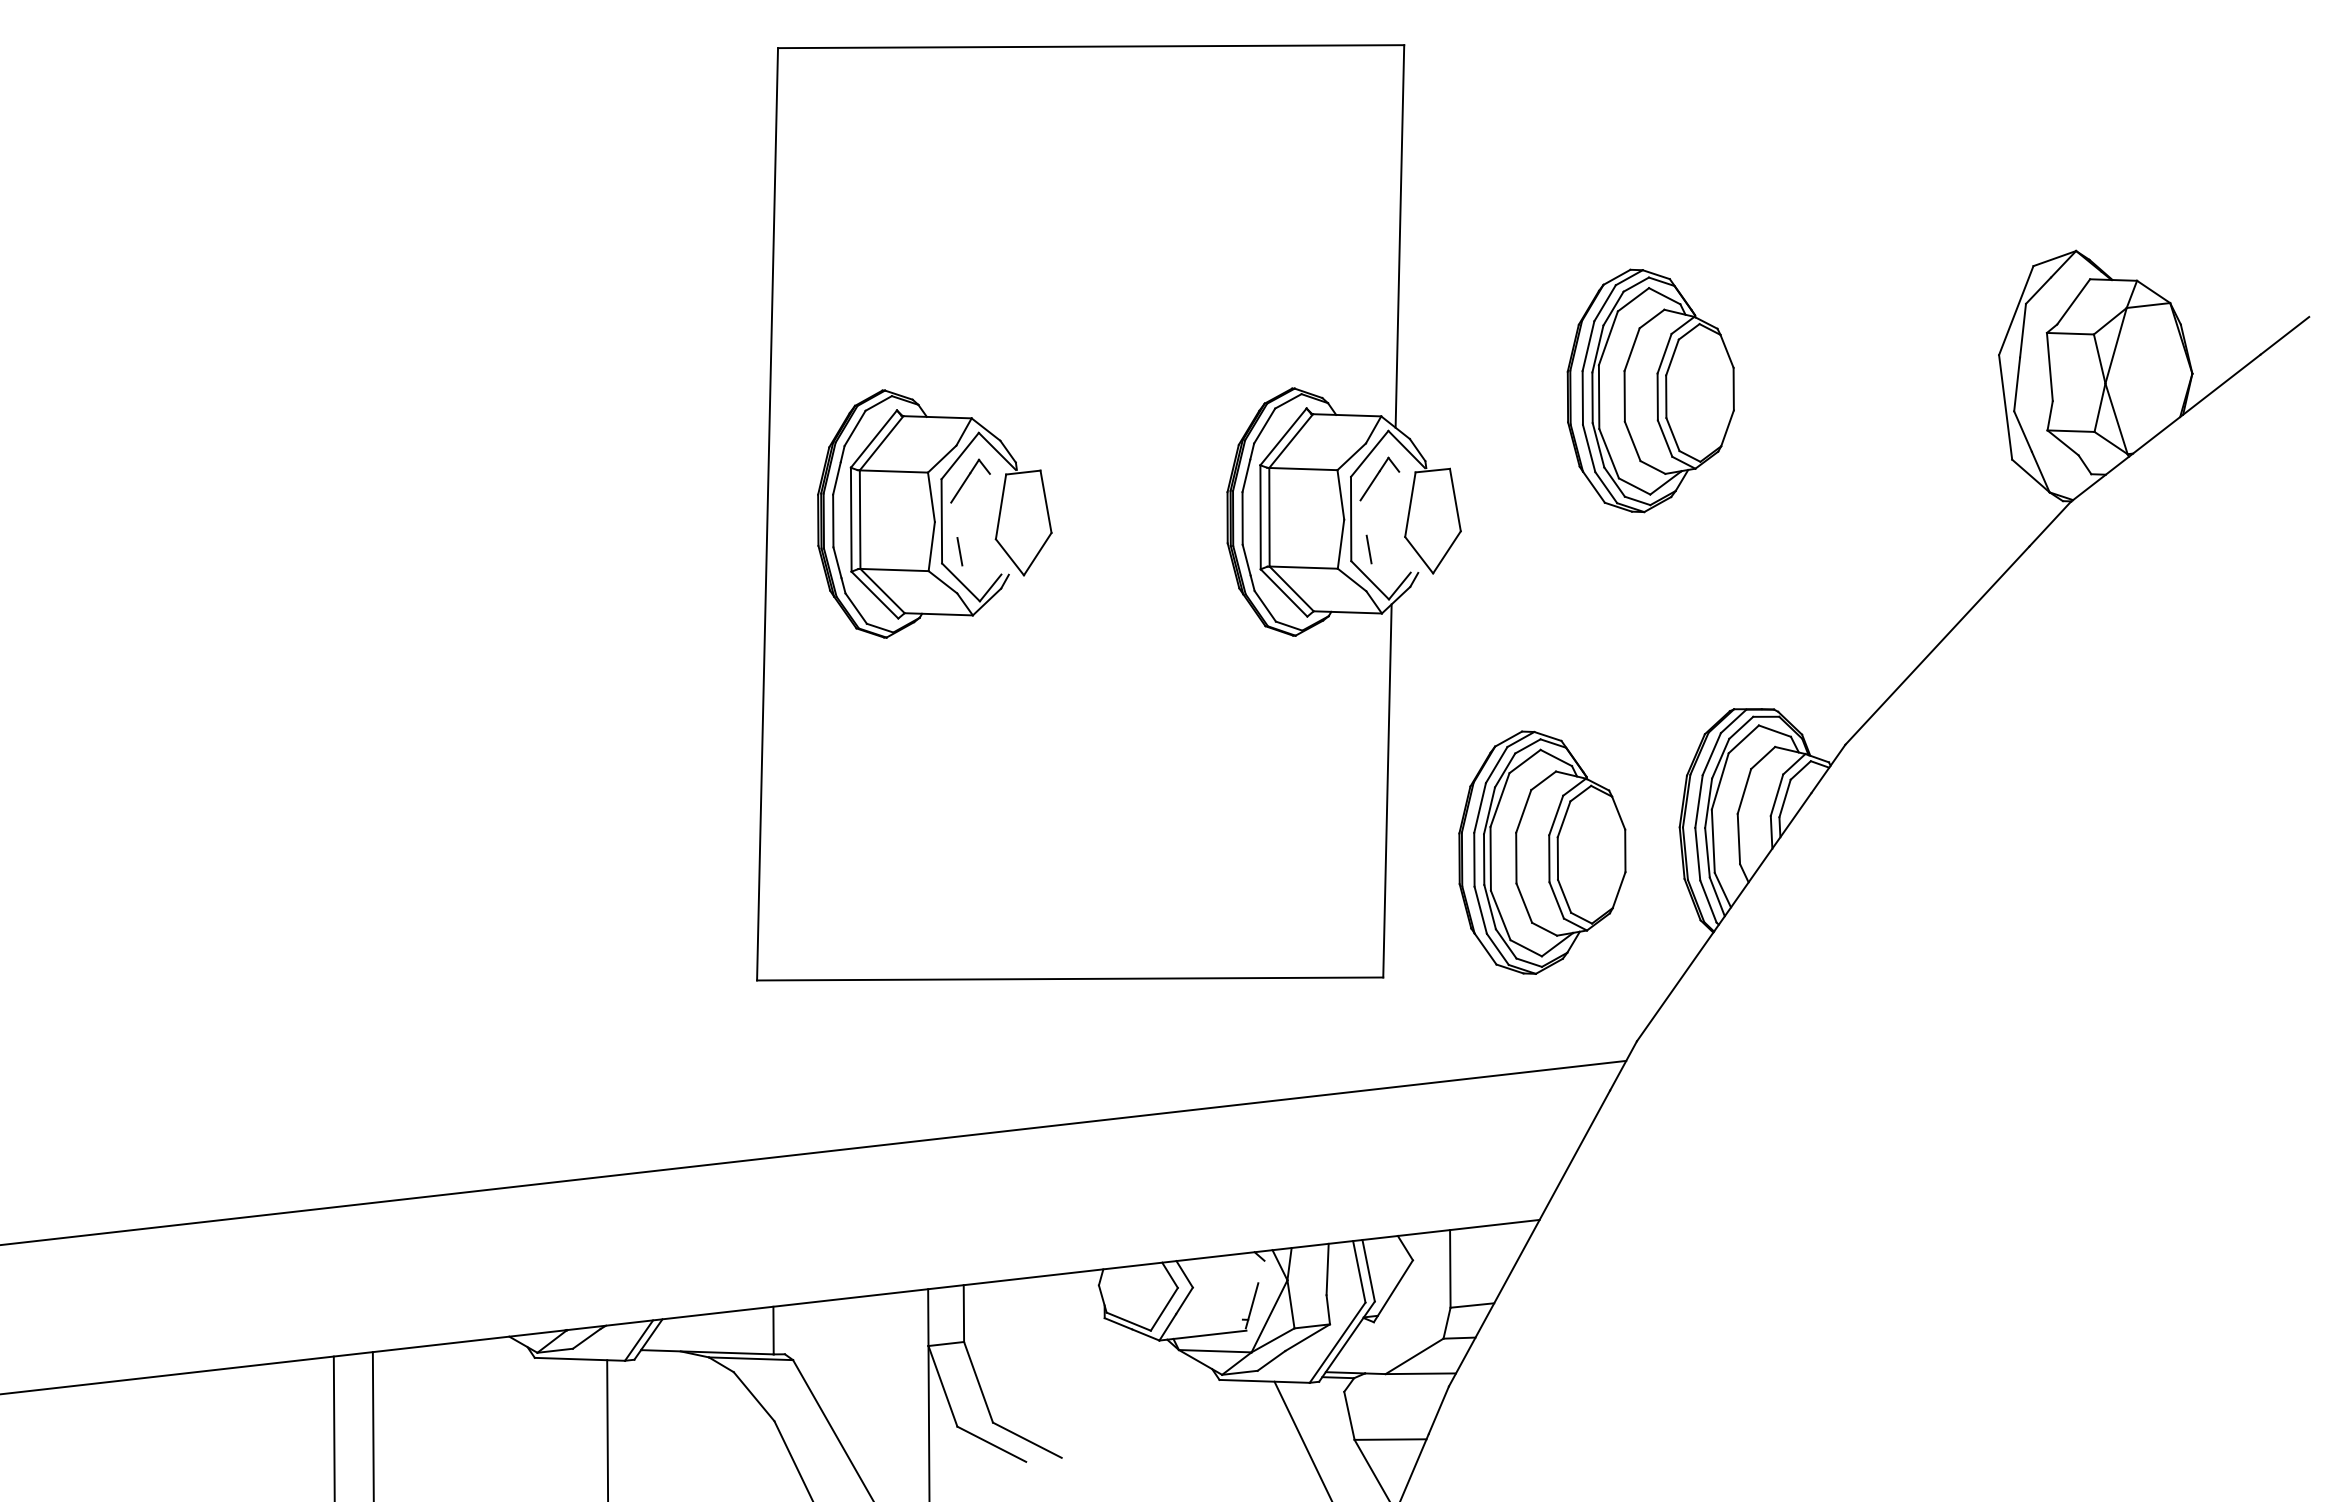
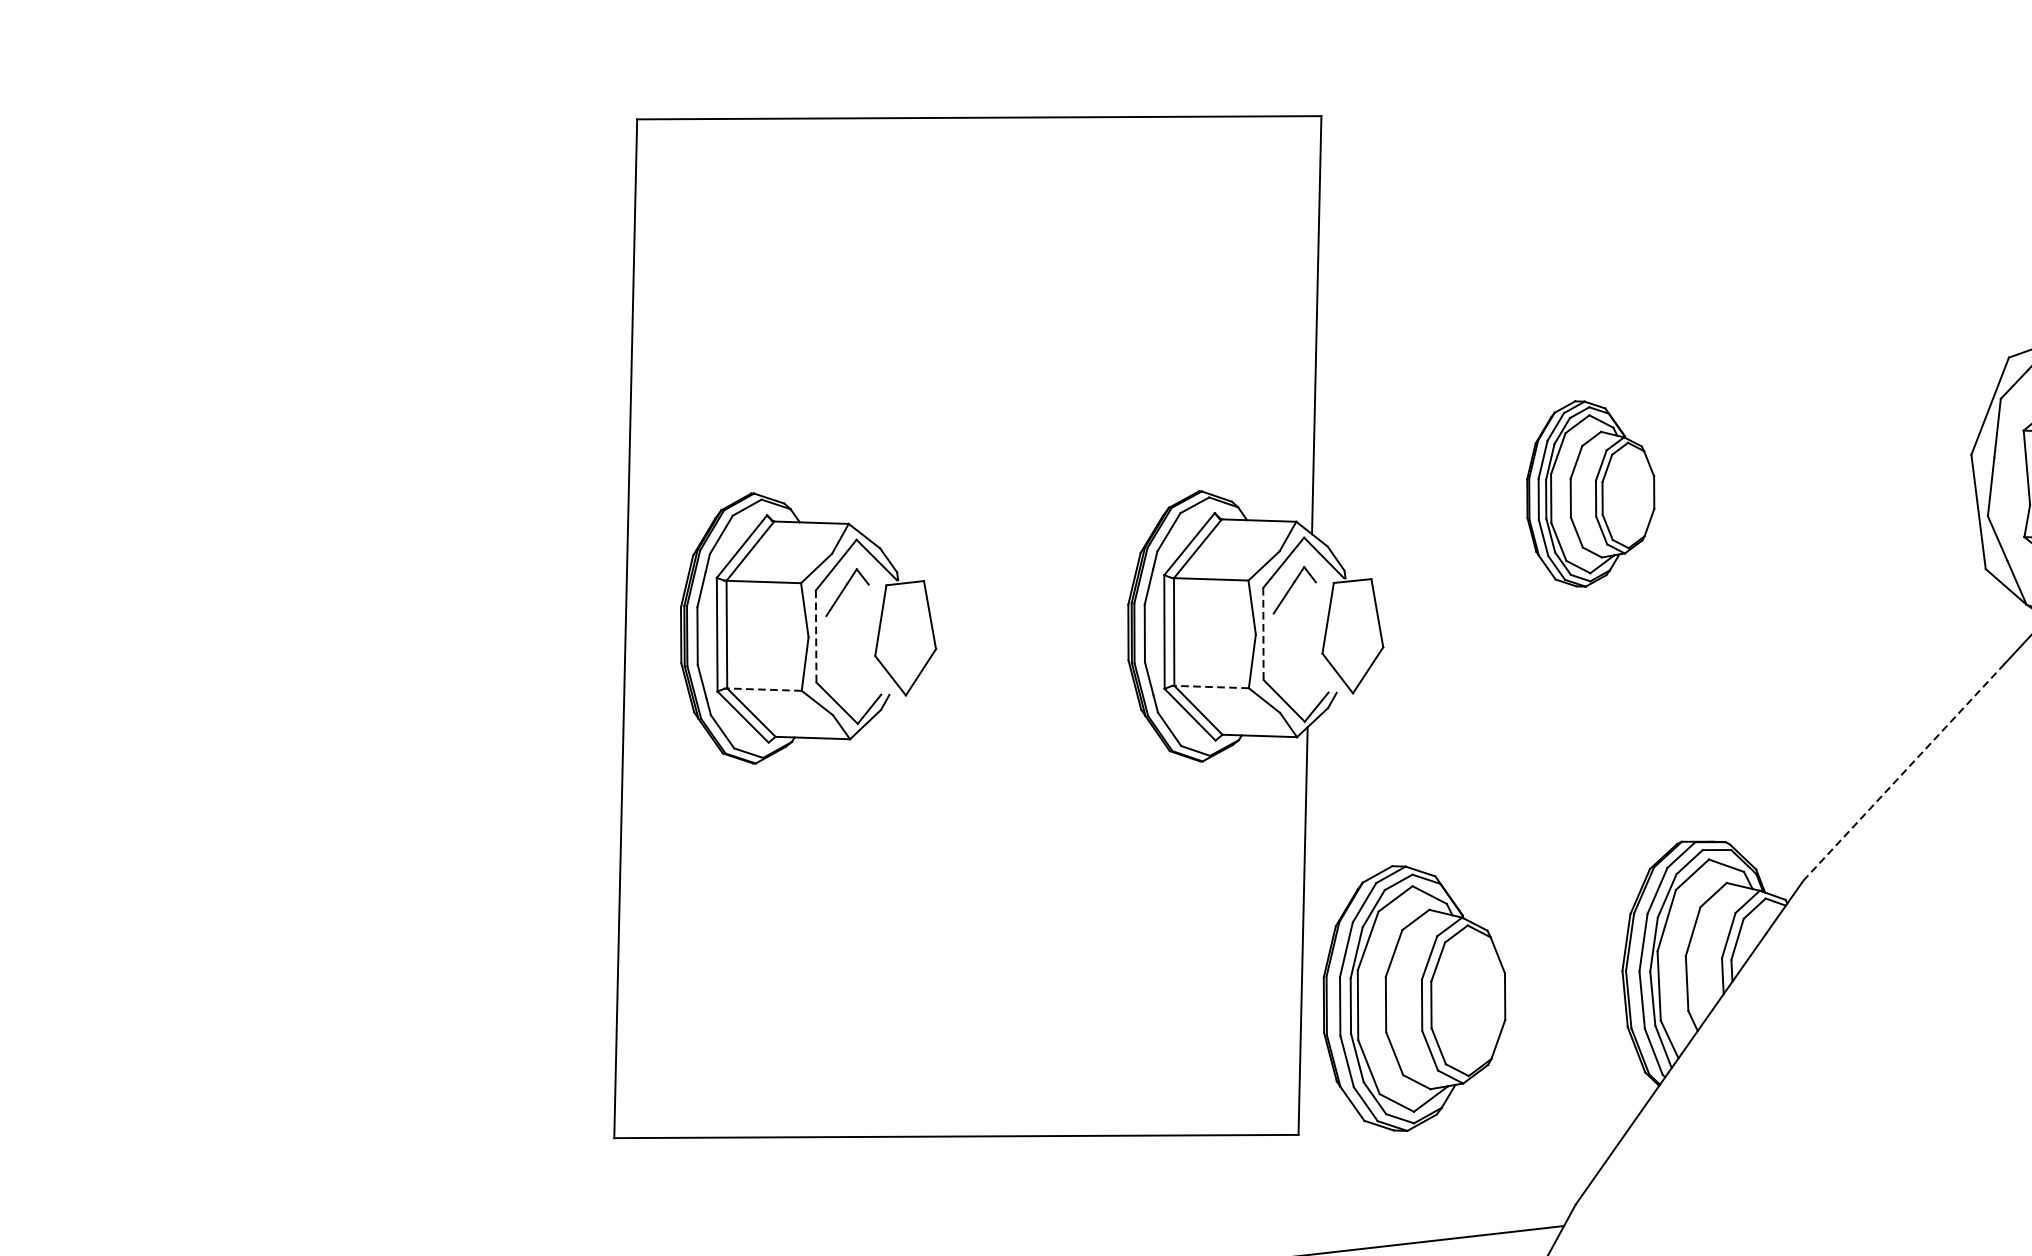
part: (1650, 390) -> (1590, 493), size x0.7
line: (1351, 519) -> (1263, 634), solid -> dashed
line: (941, 521) -> (815, 636), solid -> dashed
line: (1368, 549) -> (1282, 667), removed
line: (959, 551) -> (835, 669), removed
line: (1303, 567) -> (1211, 686), solid -> dashed
line: (894, 570) -> (764, 690), solid -> dashed
line: (1937, 645) -> (1904, 772), solid -> dashed
part: (1542, 852) -> (1414, 998), moved

